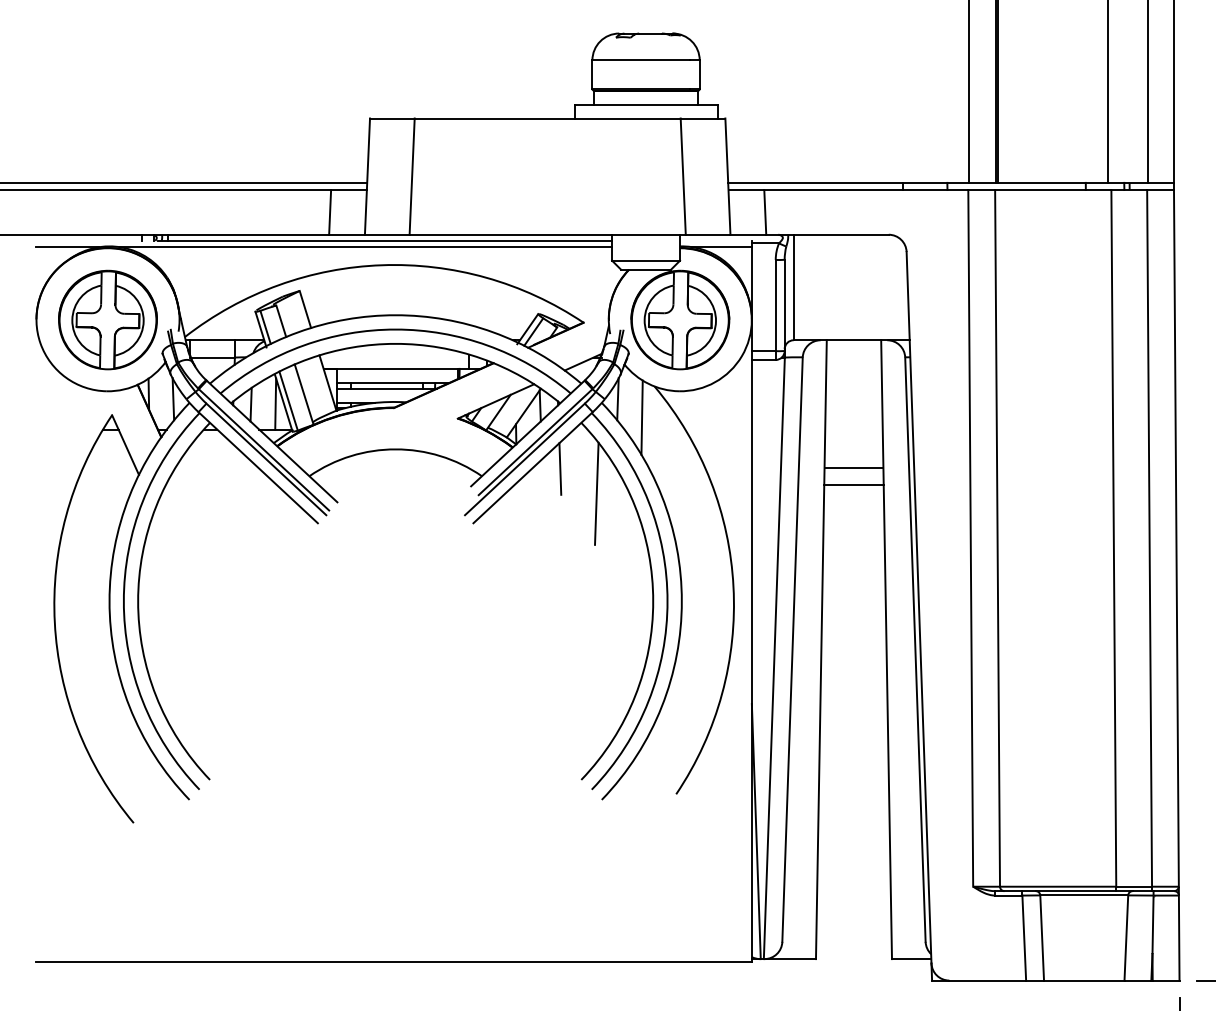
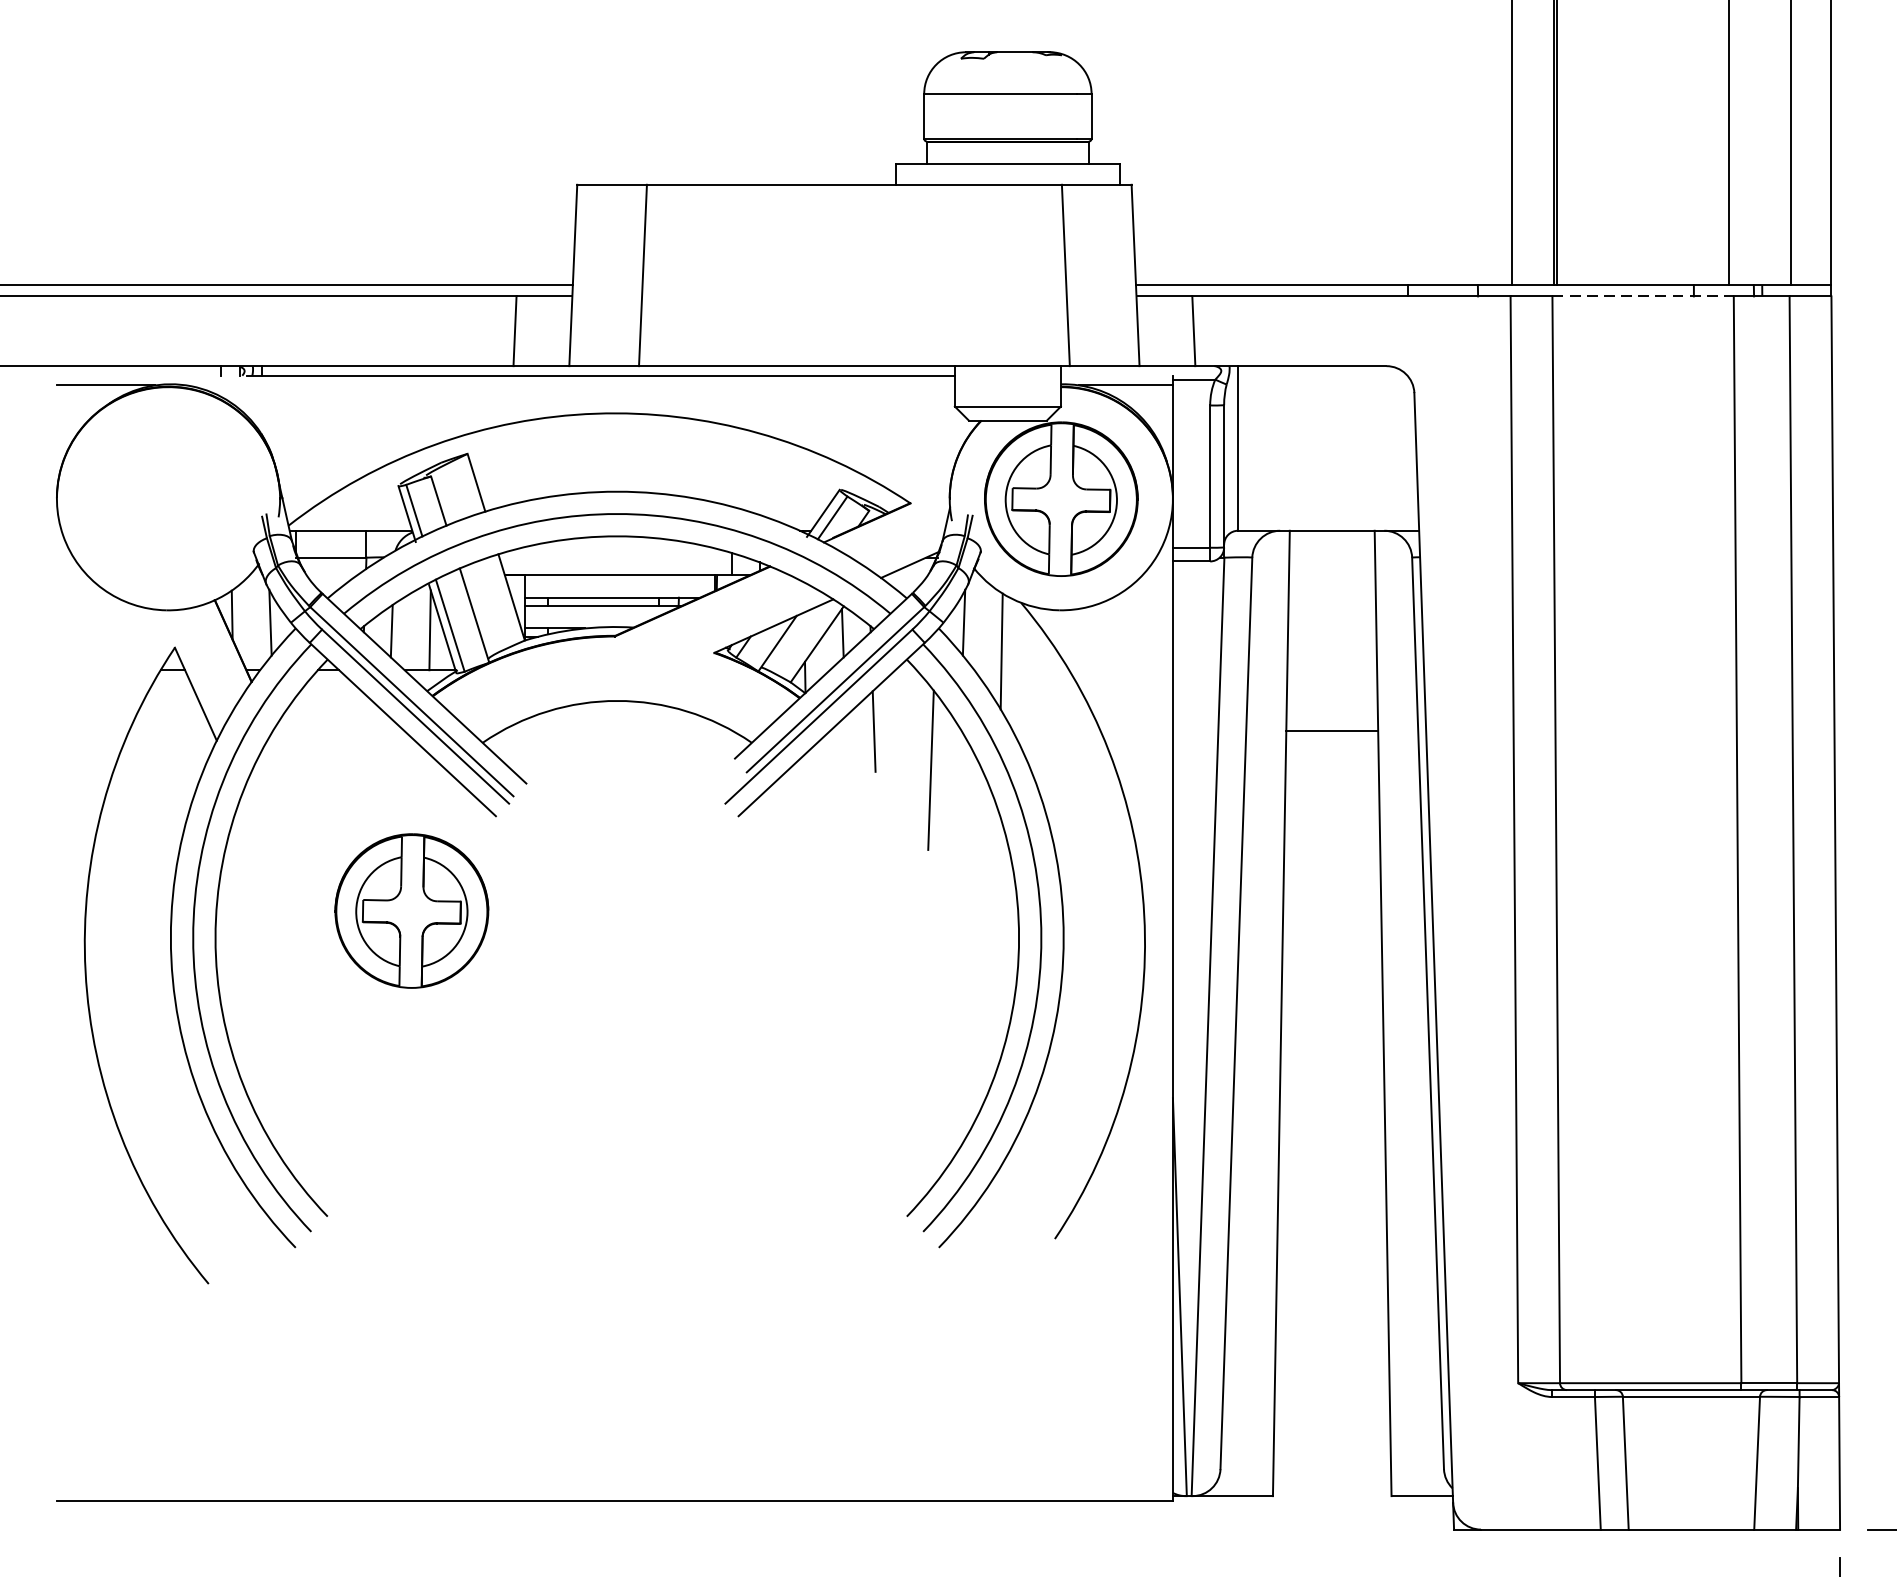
line: (1053, 190) -> (1643, 297), solid -> dashed
line: (365, 247) -> (570, 386), removed
part: (107, 319) -> (411, 910), moved
line: (853, 485) -> (1331, 757), removed

